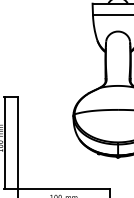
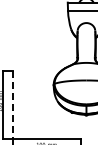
line: (17, 142) -> (12, 104), solid -> dashed

